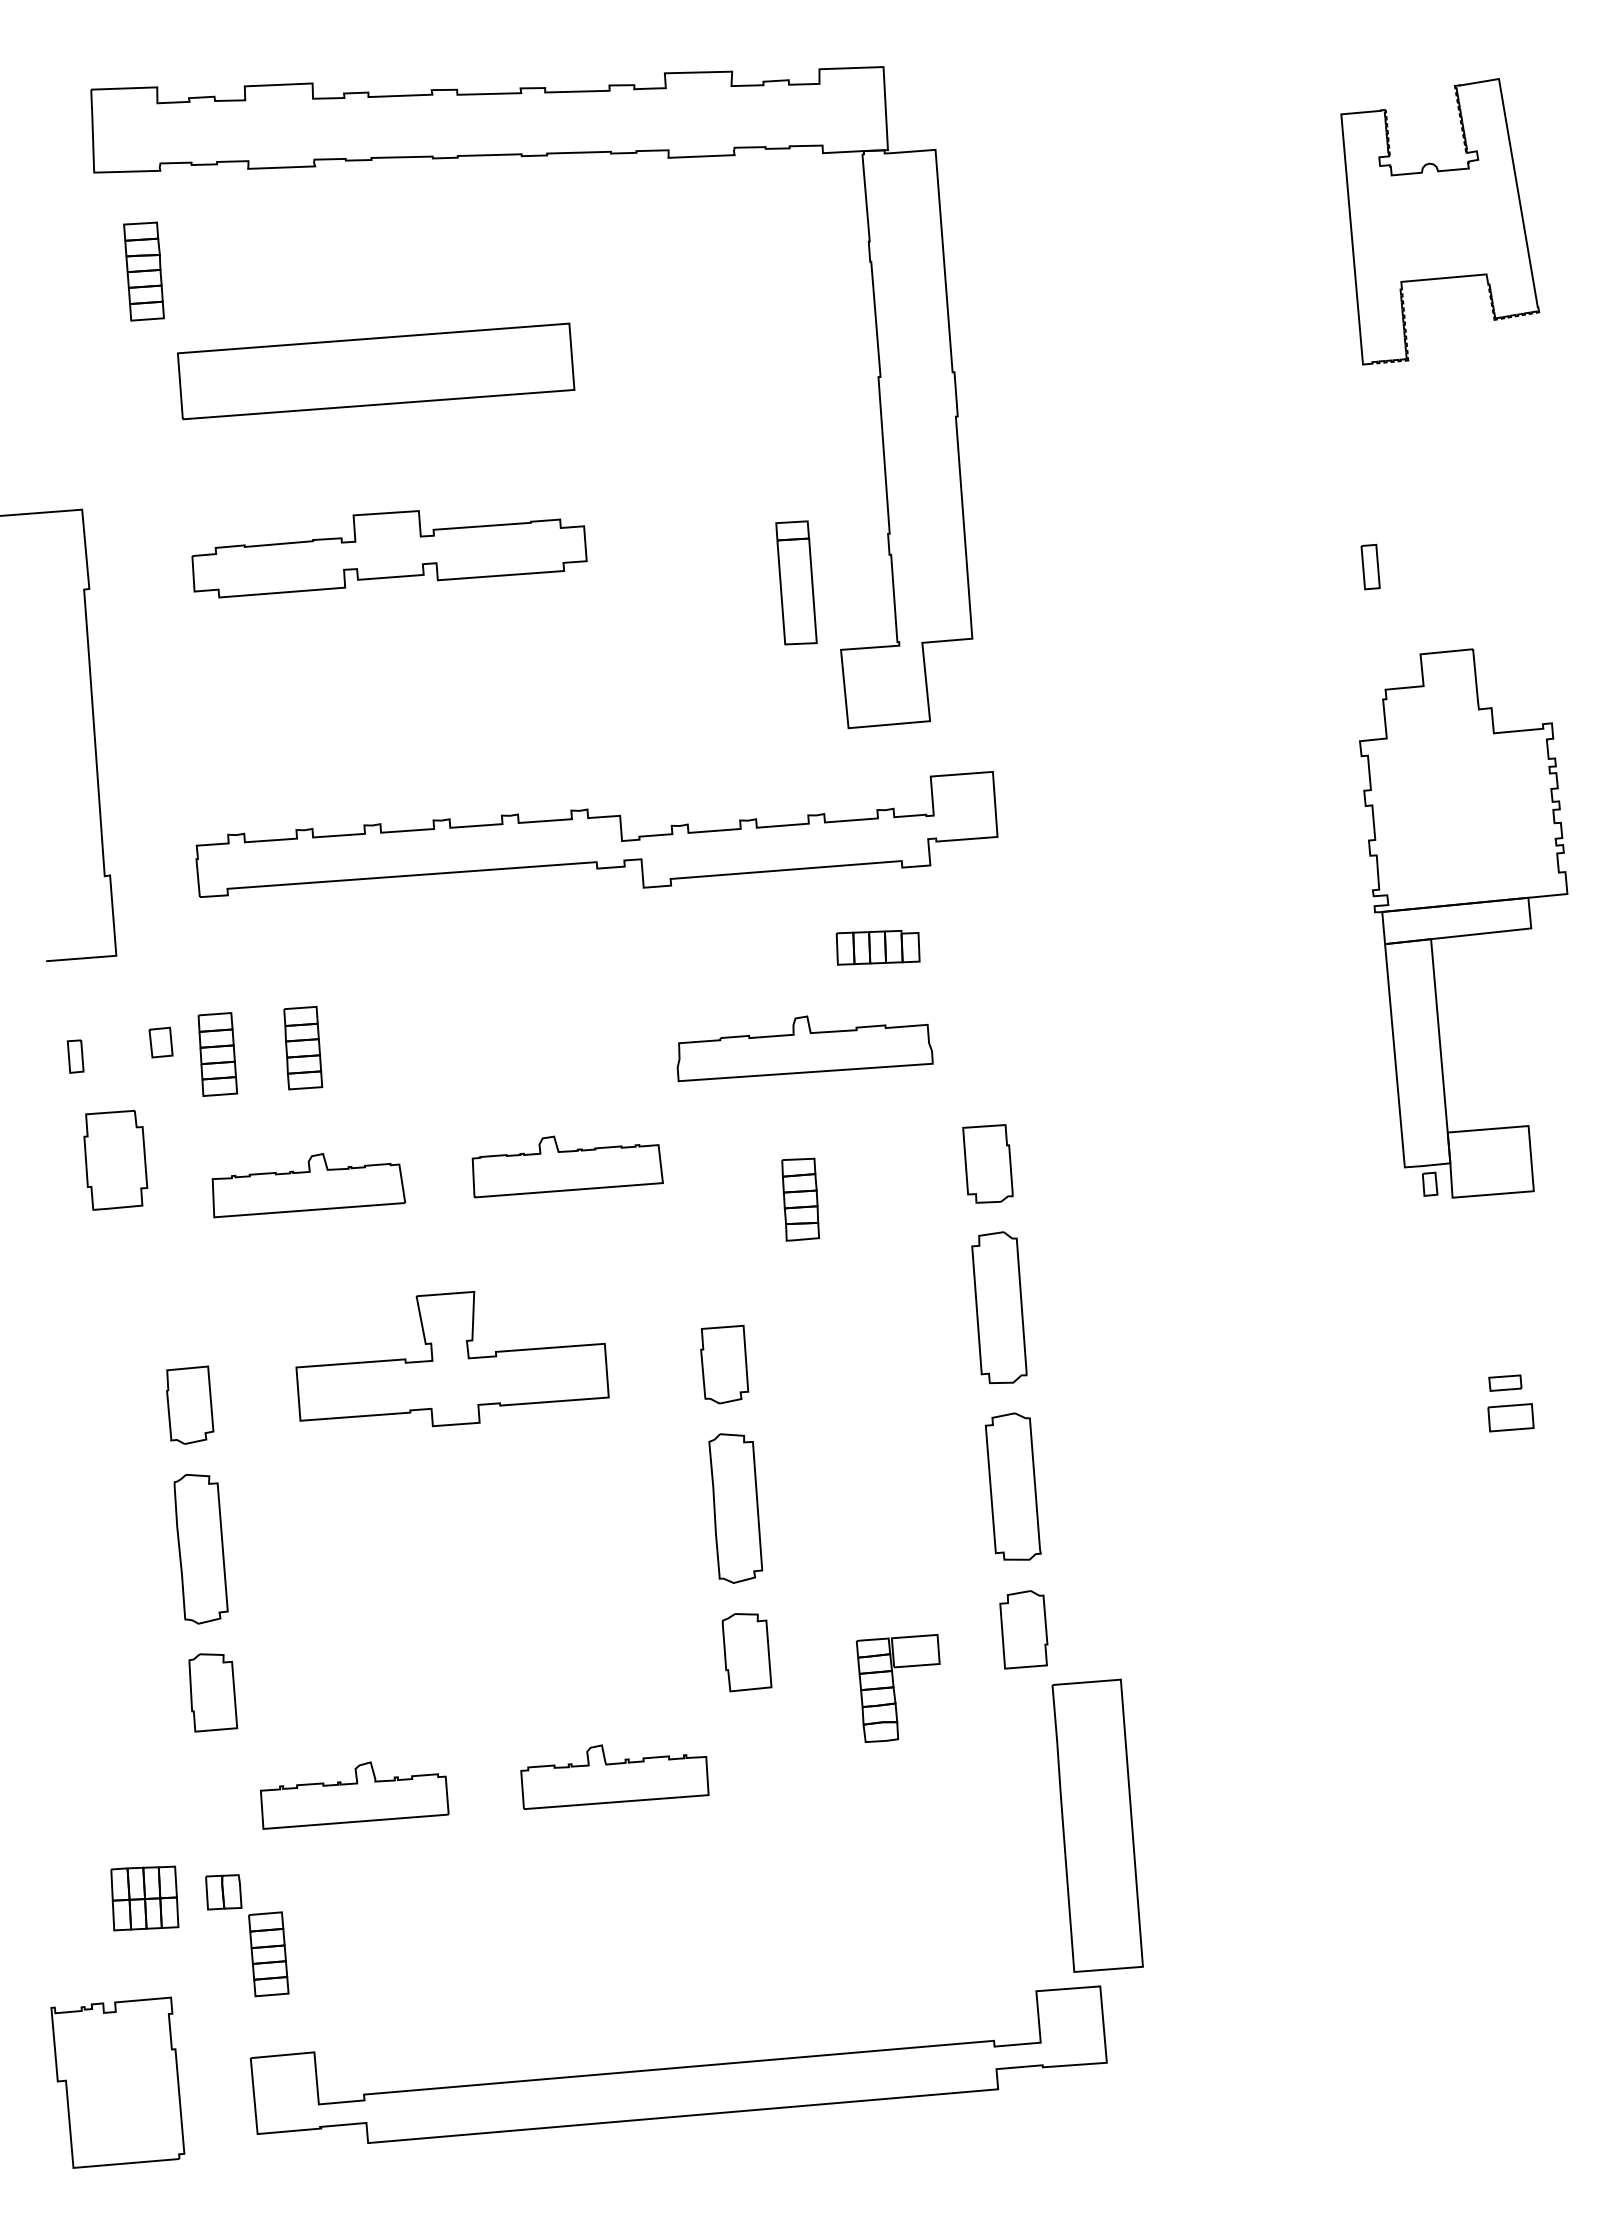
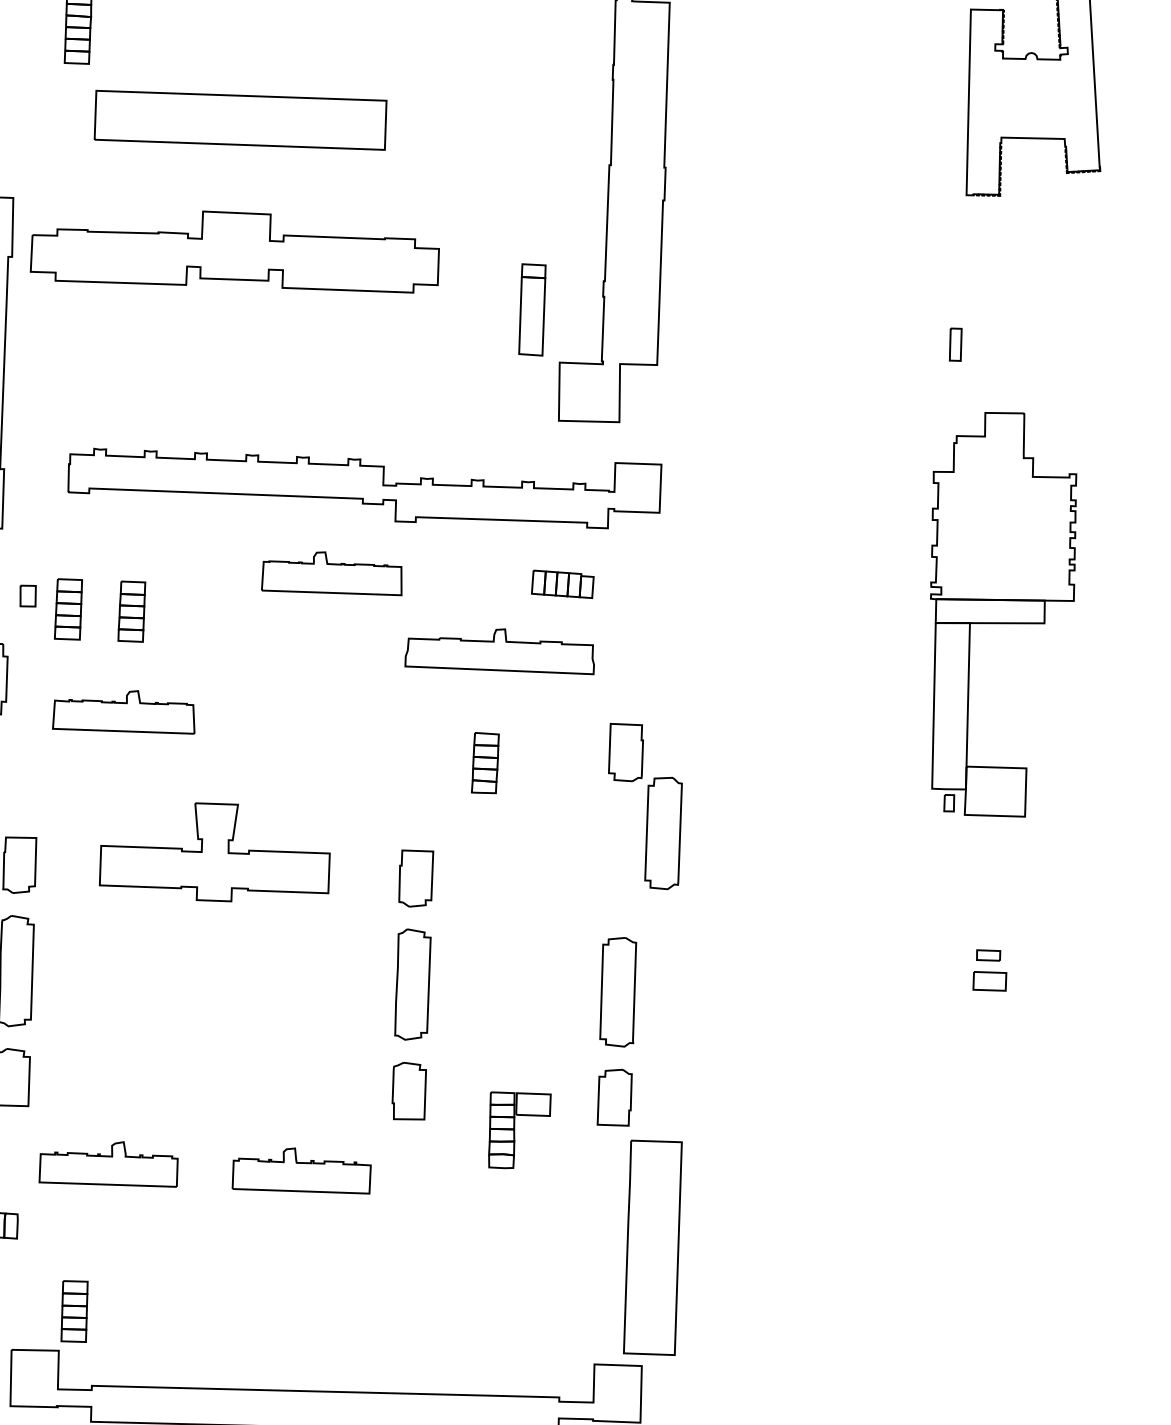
part: (389, 554) -> (235, 255), size x1.4
part: (567, 1166) -> (332, 575), moved
part: (999, 1307) -> (663, 832), moved
part: (268, 1954) -> (74, 1311), moved

